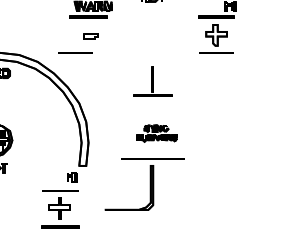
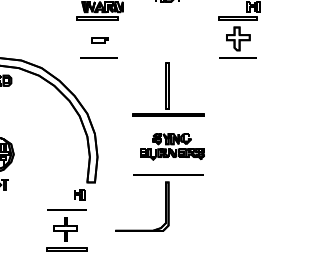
line: (75, 52) -> (98, 57), moved
part: (152, 81) -> (167, 89), size x1.67
part: (156, 133) -> (172, 146), size x1.43

